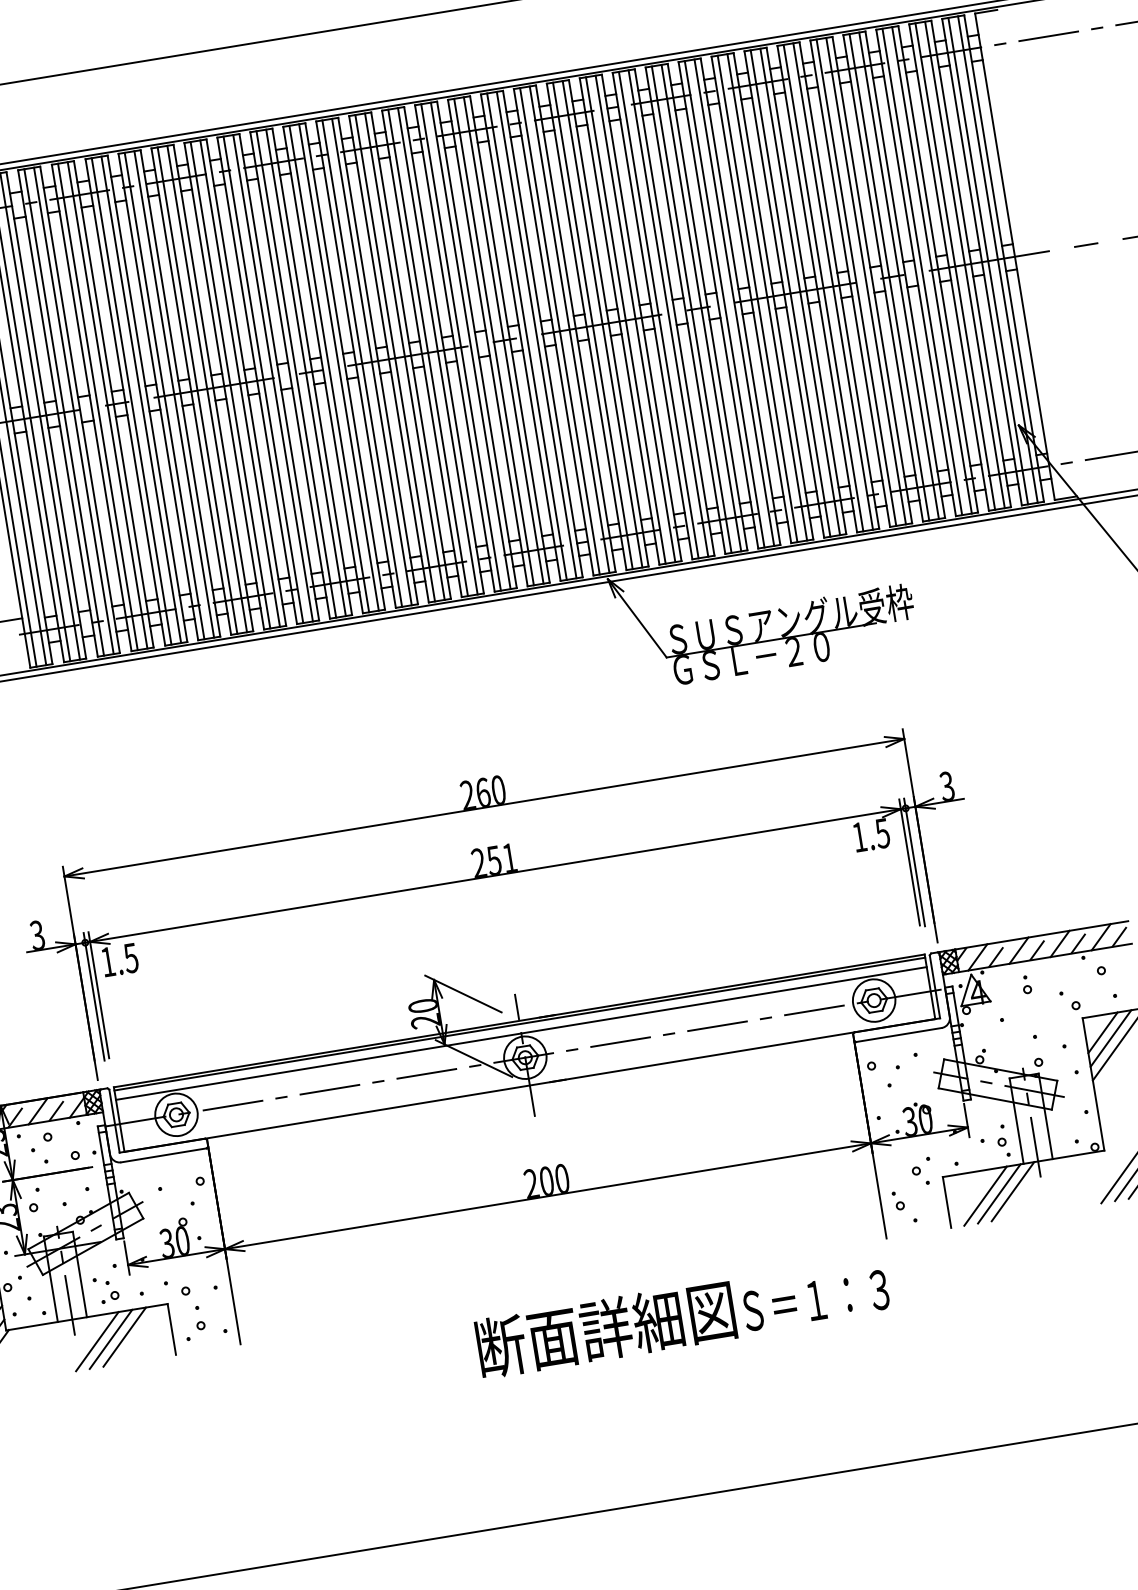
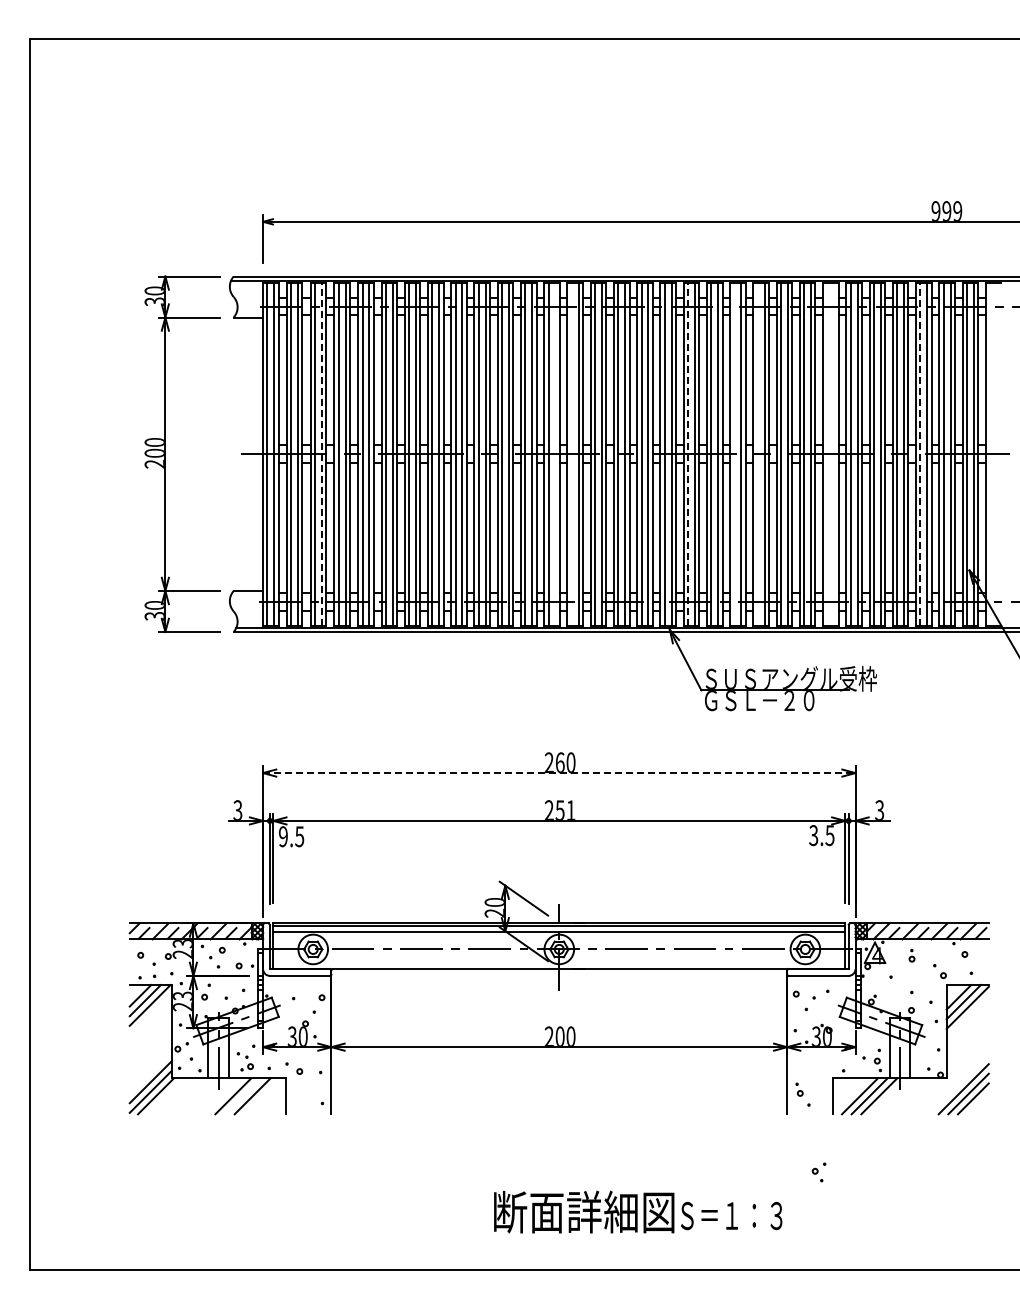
line: (922, 272) -> (920, 454), solid -> dashed
line: (800, 290) -> (834, 453), removed
line: (790, 292) -> (827, 453), removed
line: (691, 308) -> (757, 453), removed
line: (658, 314) -> (734, 453), removed
line: (593, 326) -> (688, 454), solid -> dashed
line: (427, 351) -> (571, 453), removed
line: (404, 355) -> (555, 453), removed
line: (73, 411) -> (321, 454), solid -> dashed
line: (484, 808) -> (559, 773), solid -> dashed
text: (859, 837) -> (813, 835), 1.5 -> 3.5
text: (108, 961) -> (283, 836), 1.5 -> 9.5
part: (921, 1171) -> (818, 1172), moved
text: (682, 1315) -> (638, 1211), moved
part: (193, 1323) -> (301, 1094), removed
line: (110, 1339) -> (242, 1096), removed

